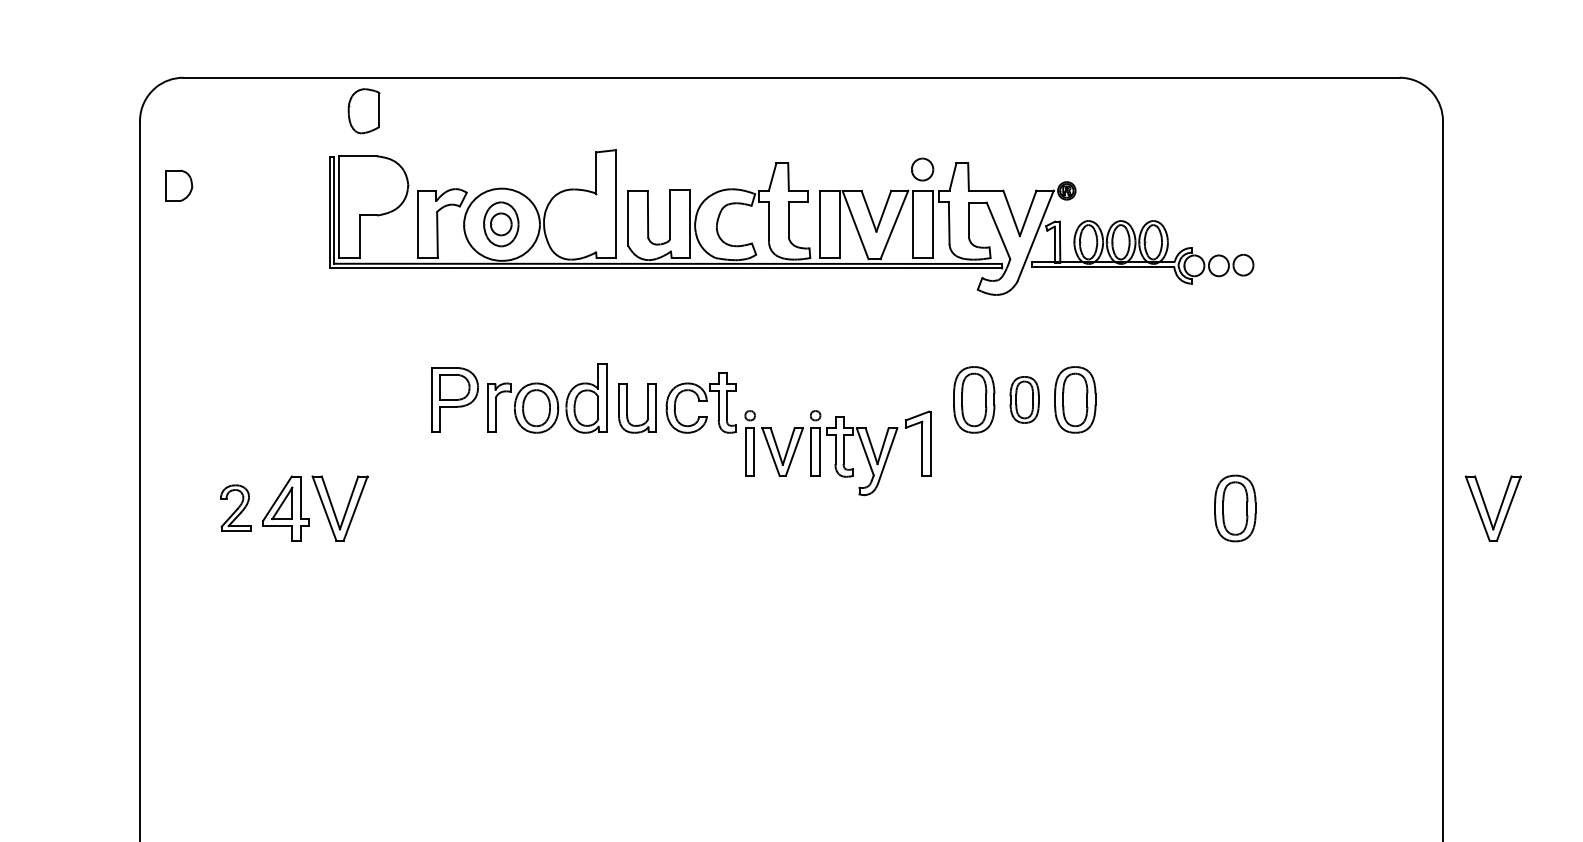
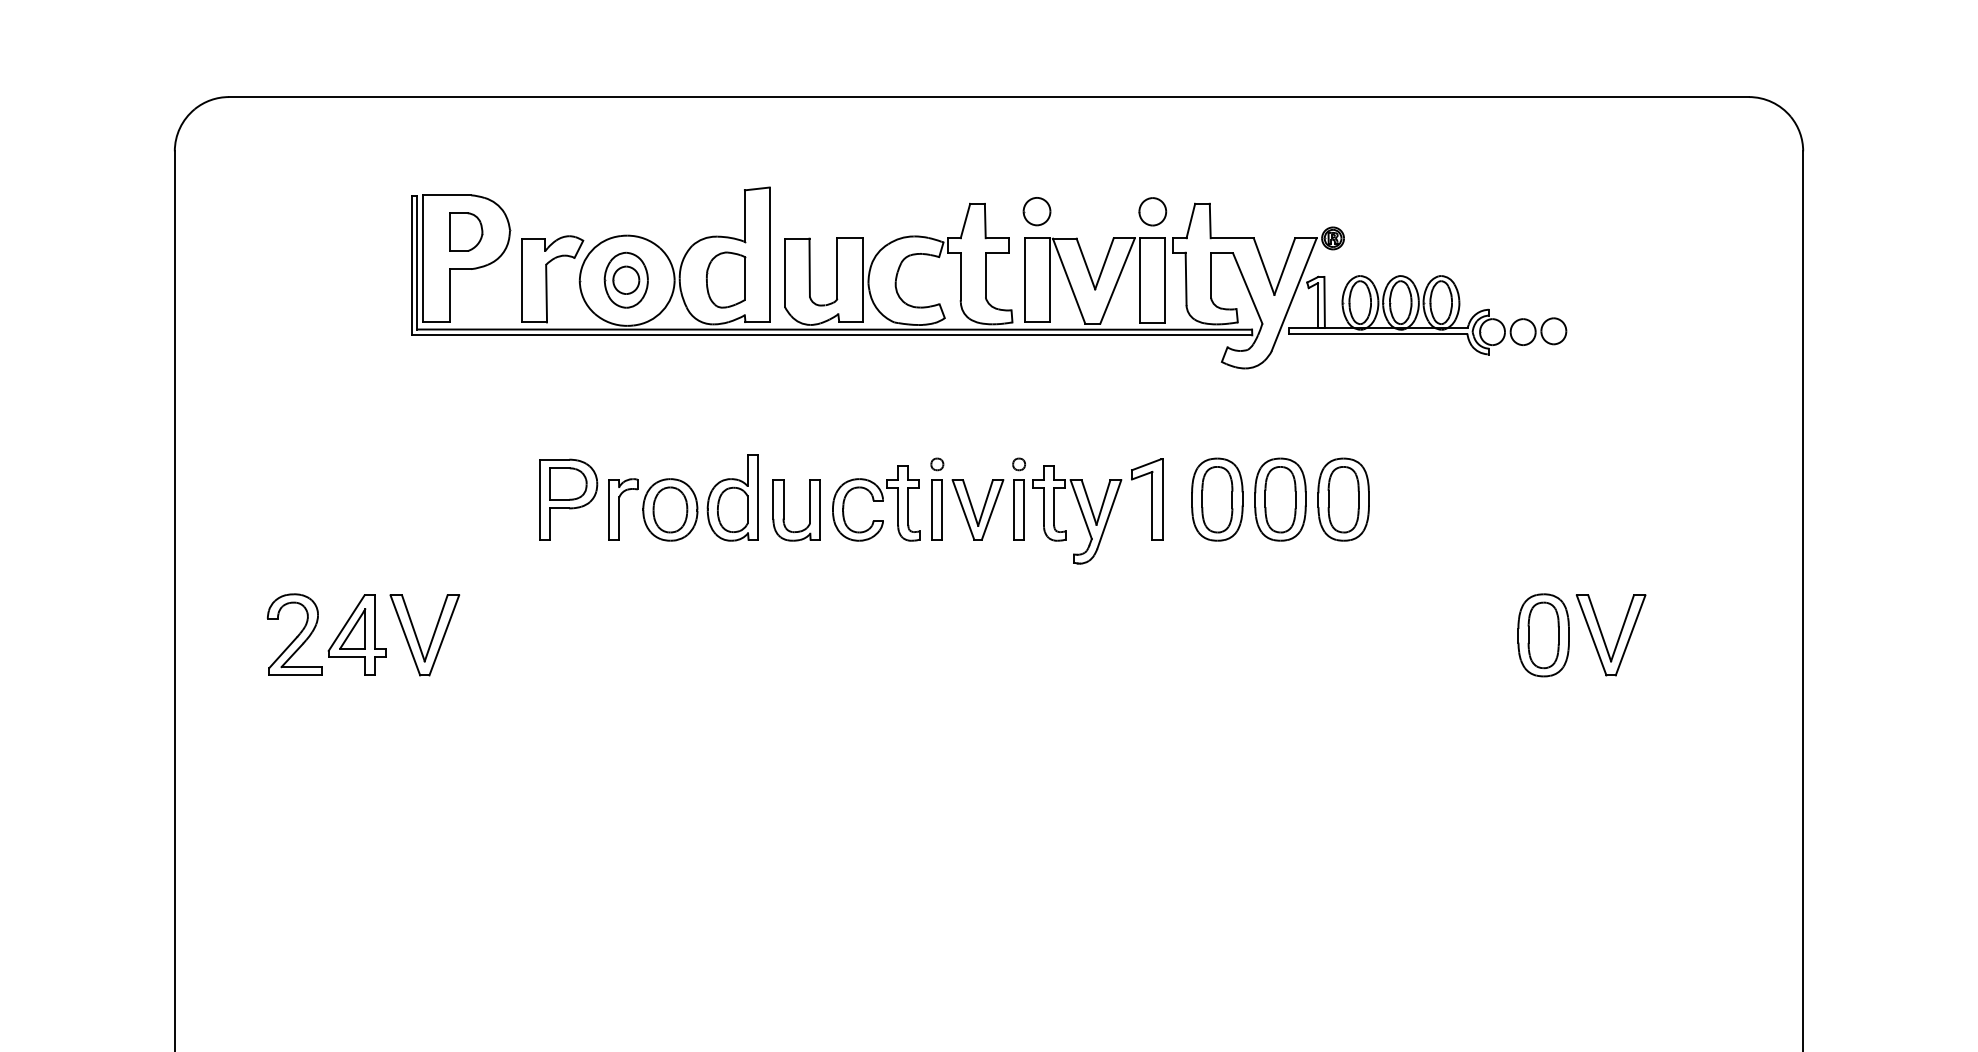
part: (363, 111) -> (725, 280), moved
part: (829, 169) -> (1036, 211), added
part: (179, 185) -> (466, 231), moved
part: (1024, 399) -> (1280, 499), size x1.43
part: (837, 453) -> (1046, 511), moved
part: (235, 507) -> (294, 634), size x1.43
part: (1492, 508) -> (1610, 635), moved

